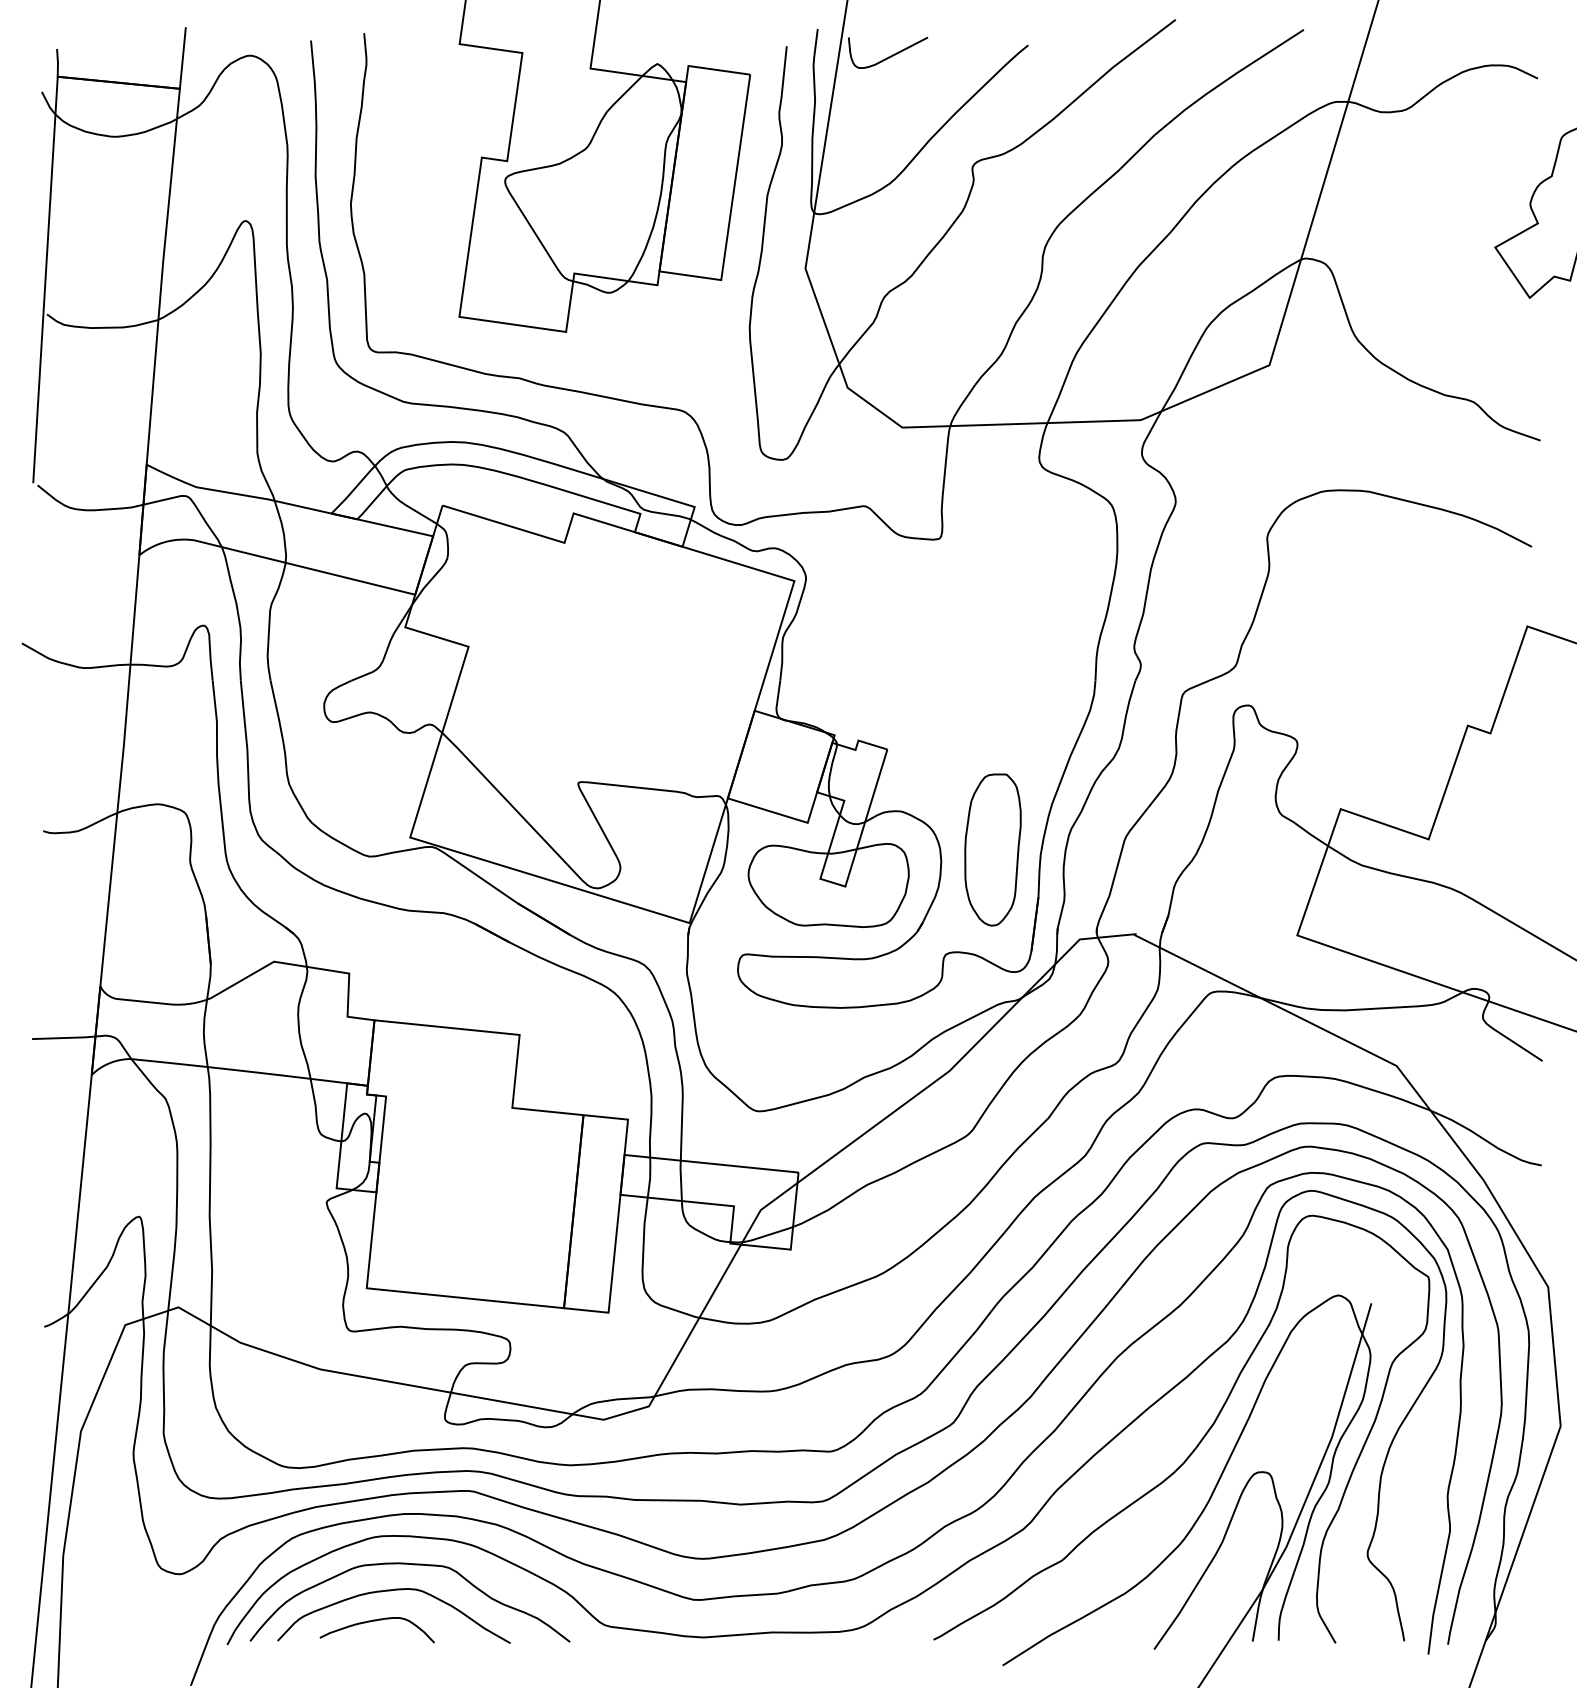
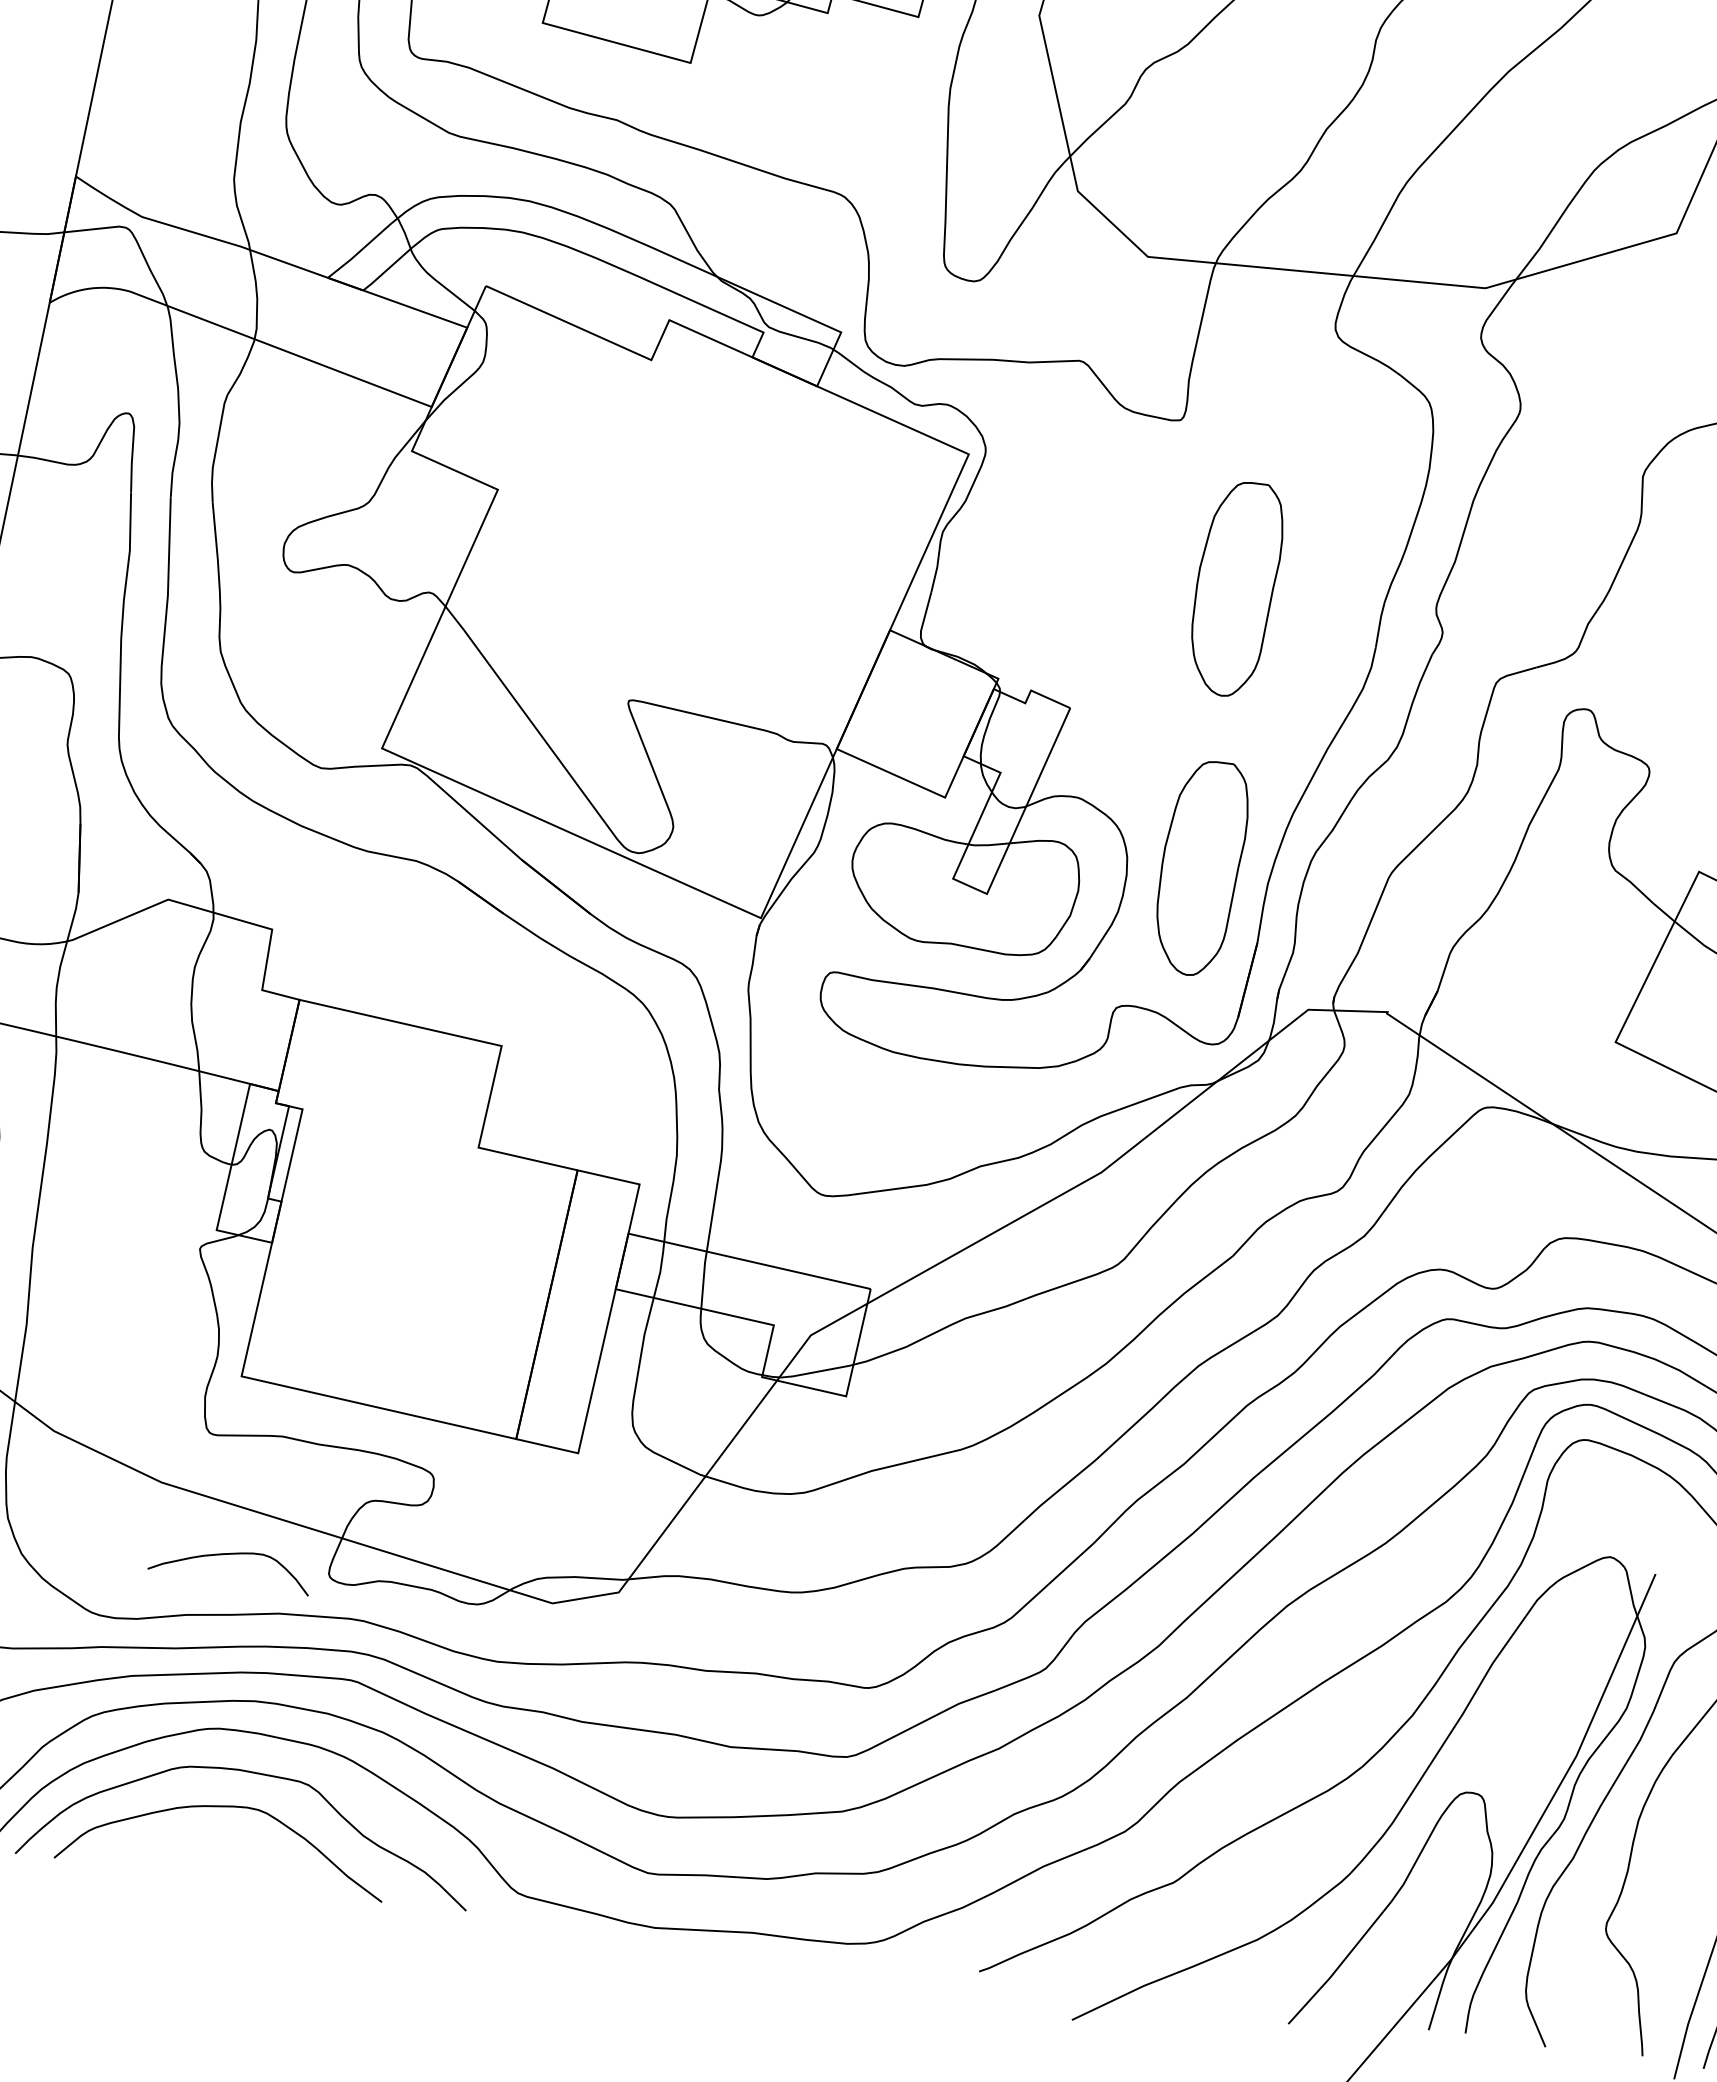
part: (992, 651) -> (1235, 588), added
curve: (376, 1621) -> (230, 1555), moved

